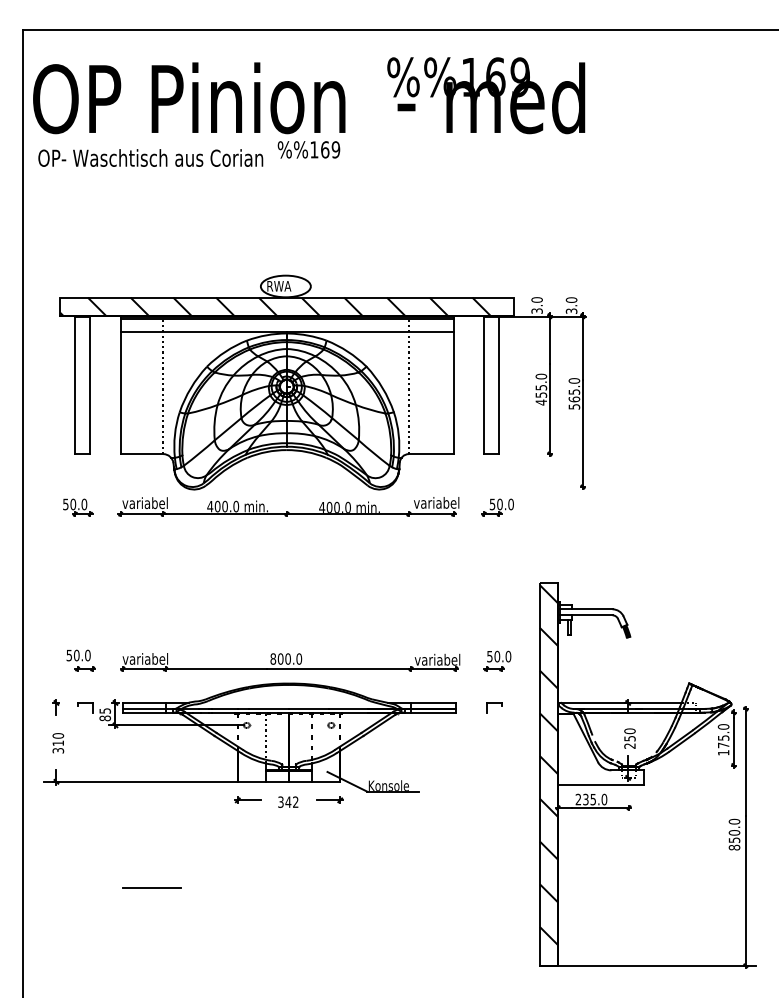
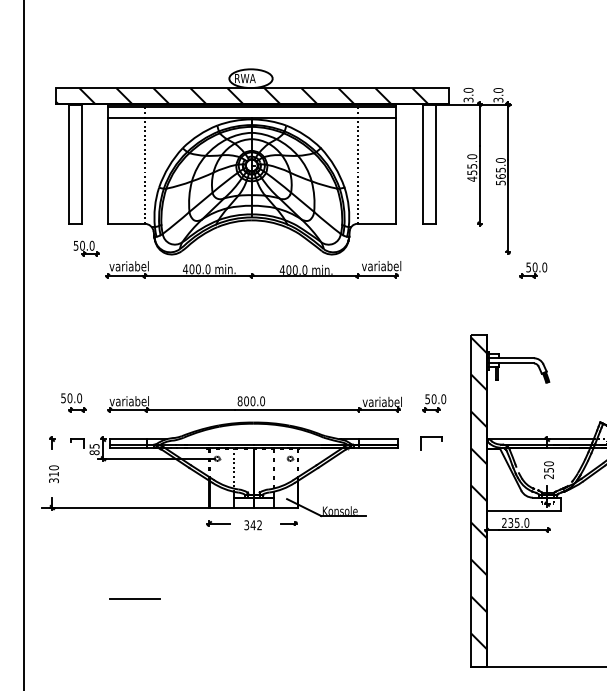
part: (78, 507) -> (87, 248), moved
part: (497, 507) -> (532, 270), moved
part: (494, 707) -> (431, 443), size x1.6
part: (329, 799) -> (288, 522), size x0.7

